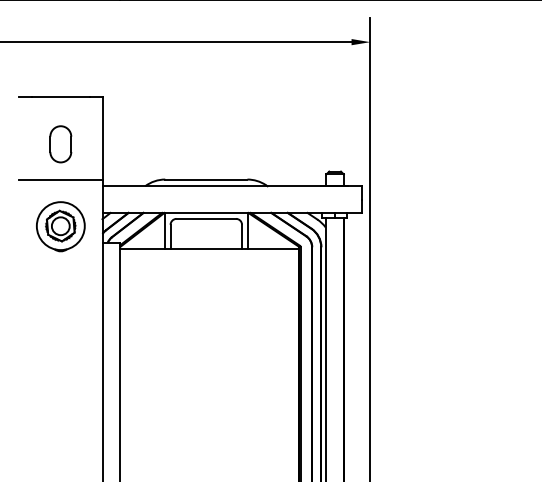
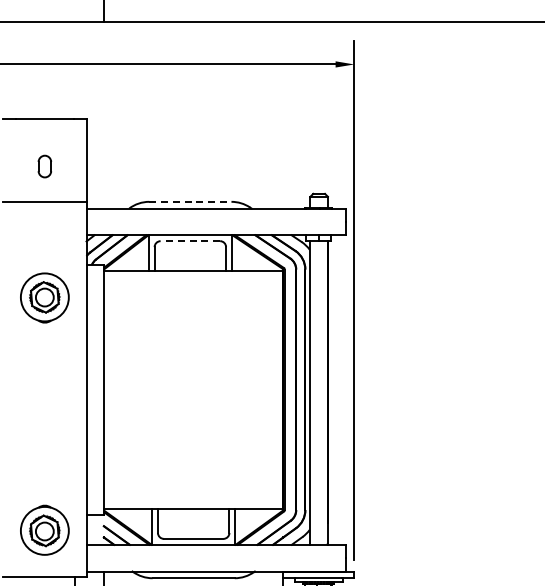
part: (60, 144) -> (44, 166), size x0.6
line: (206, 179) -> (190, 201), solid -> dashed
line: (206, 219) -> (190, 241), solid -> dashed
part: (60, 226) -> (44, 297), moved

